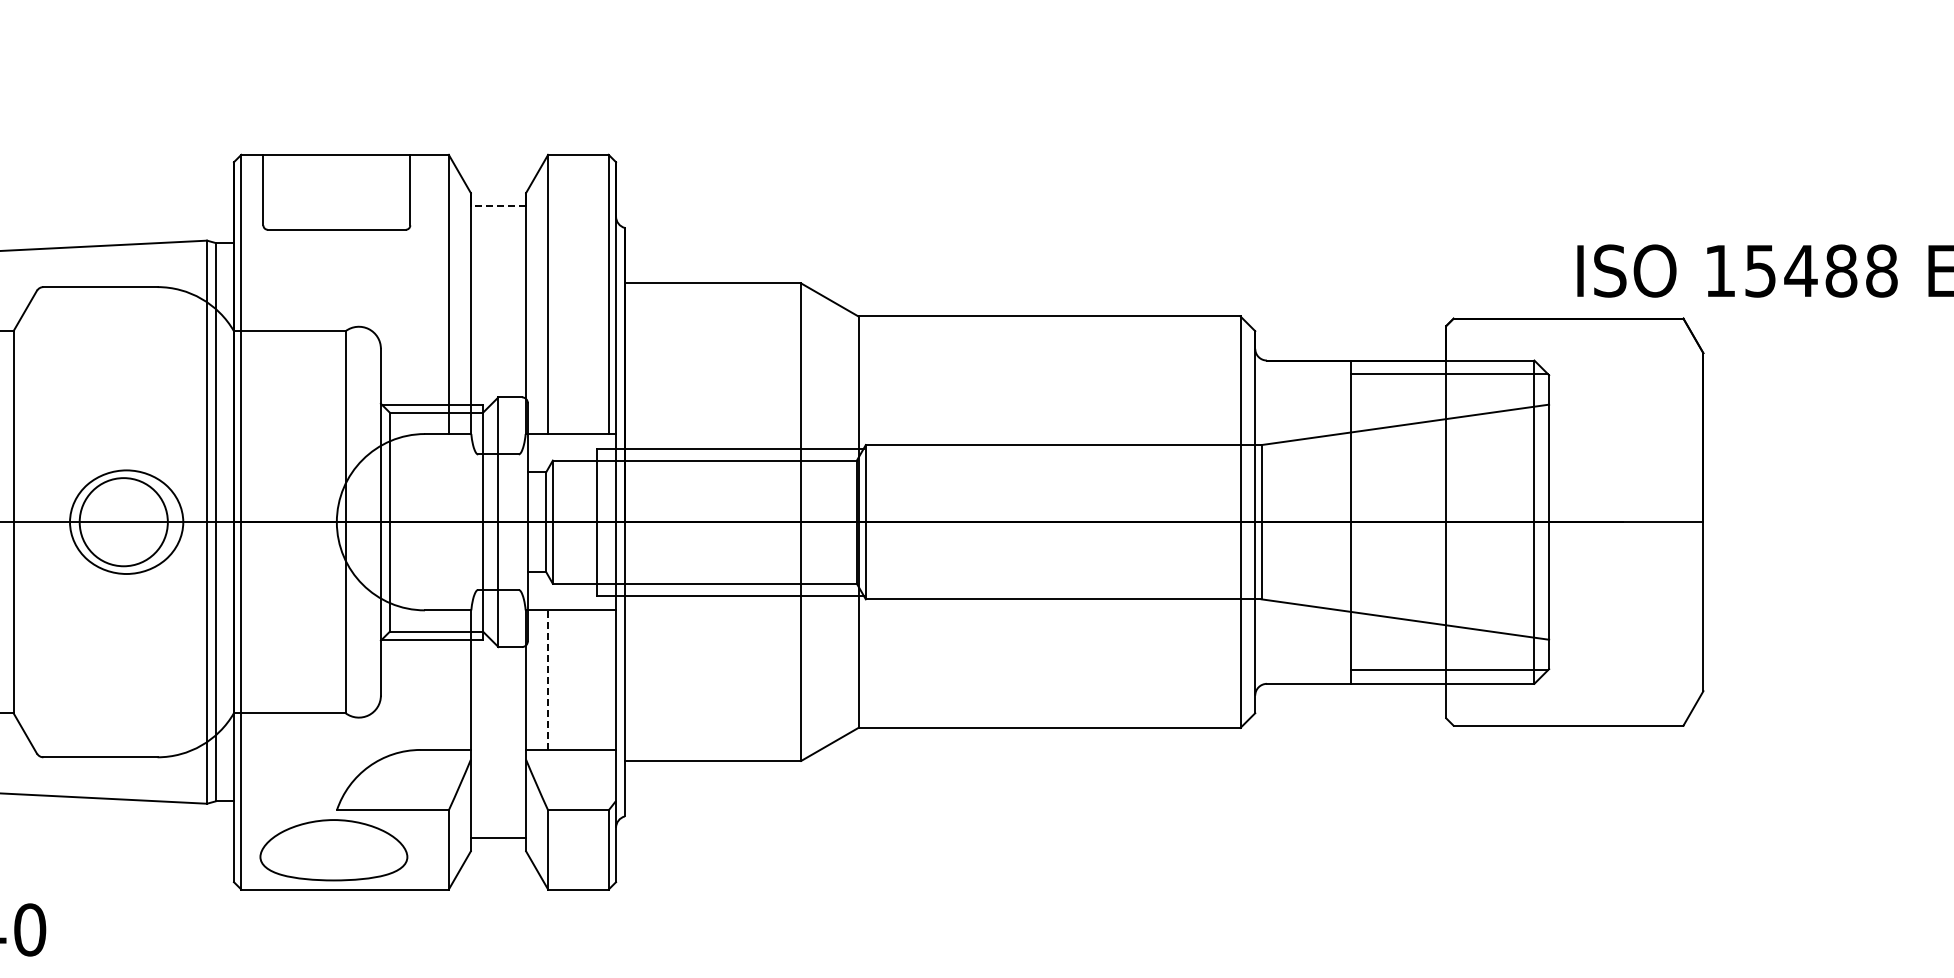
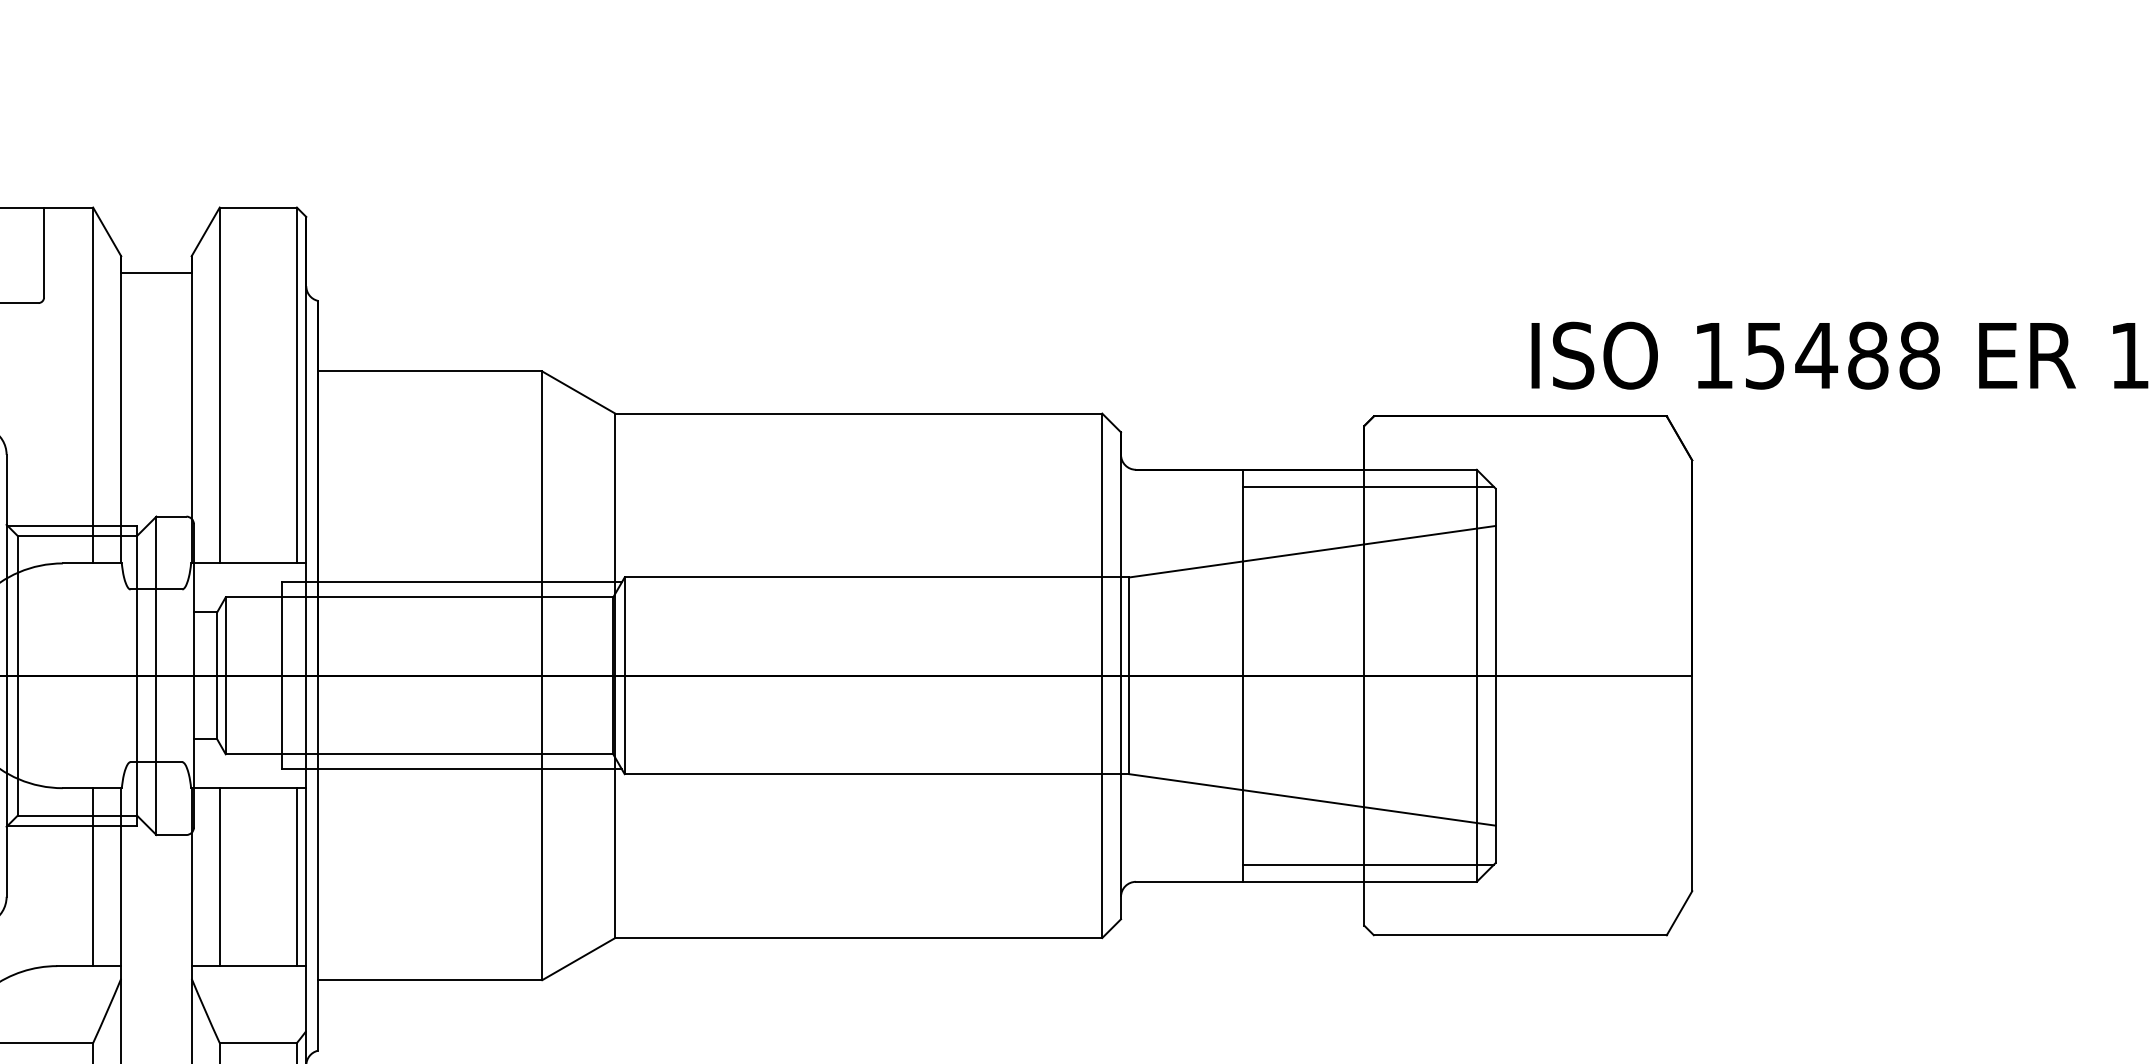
line: (498, 206) -> (156, 273), dashed -> solid
line: (448, 679) -> (92, 876), added
line: (608, 679) -> (296, 876), added
line: (548, 680) -> (220, 877), dashed -> solid

